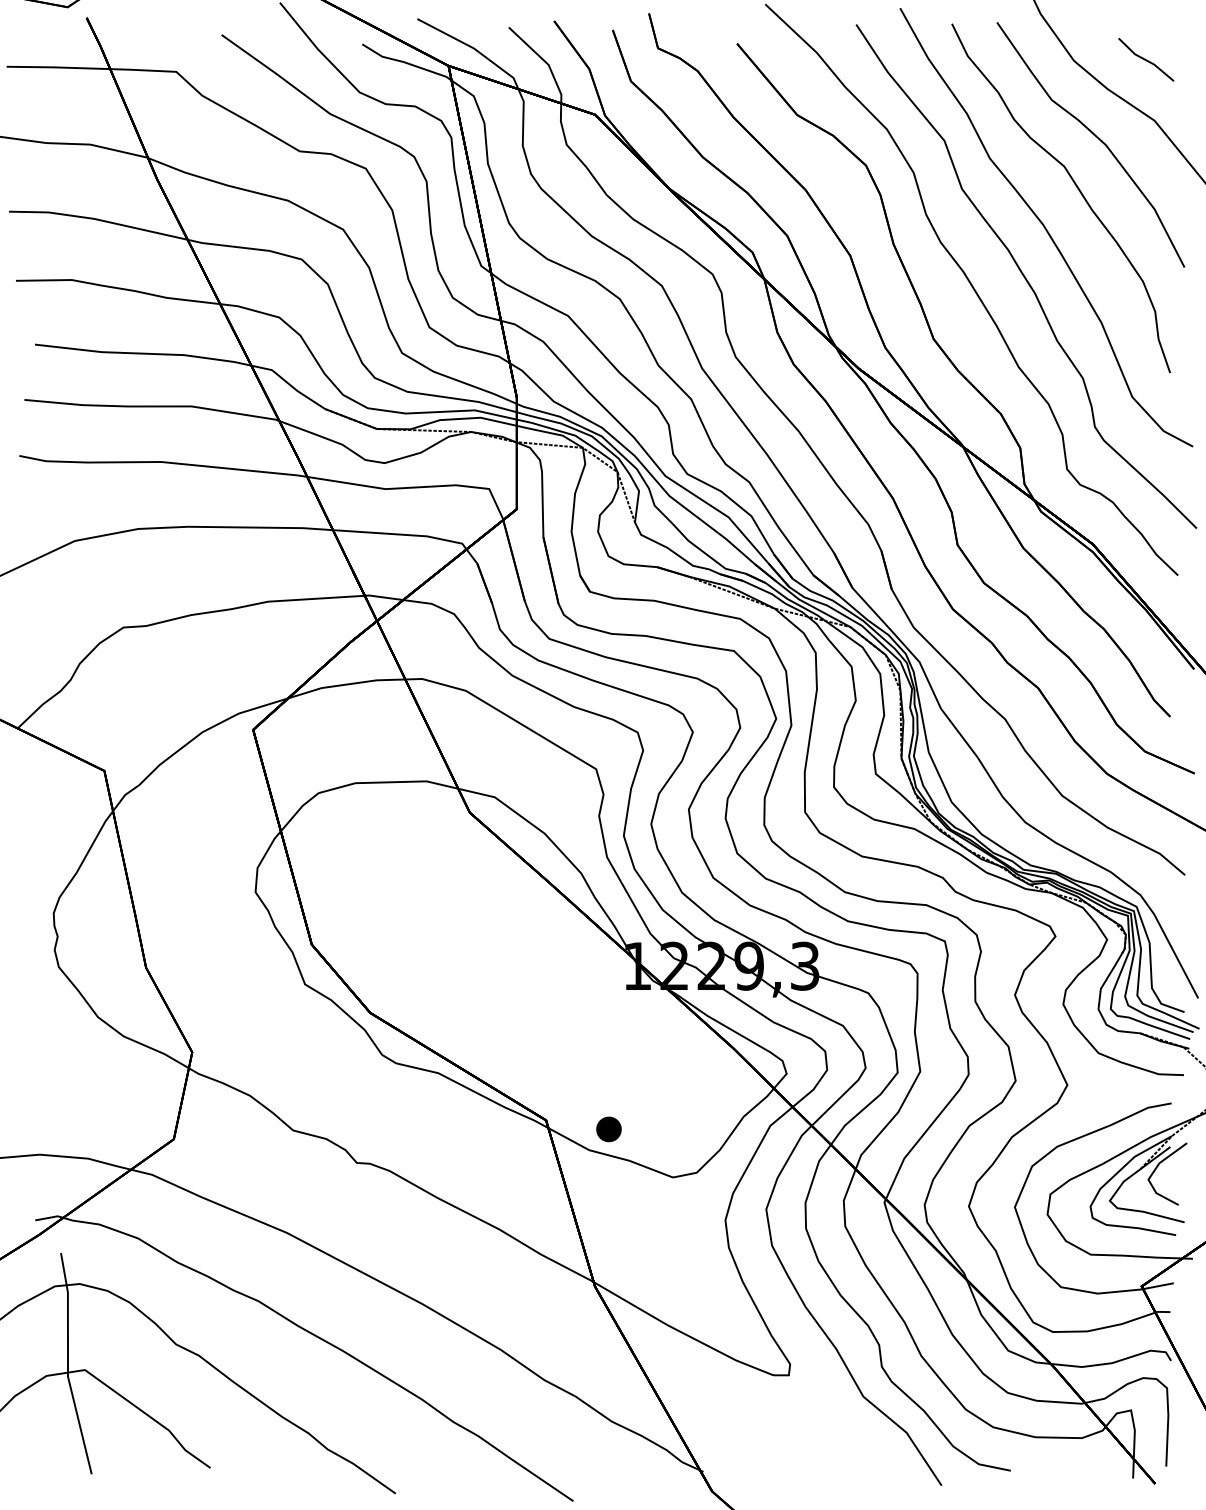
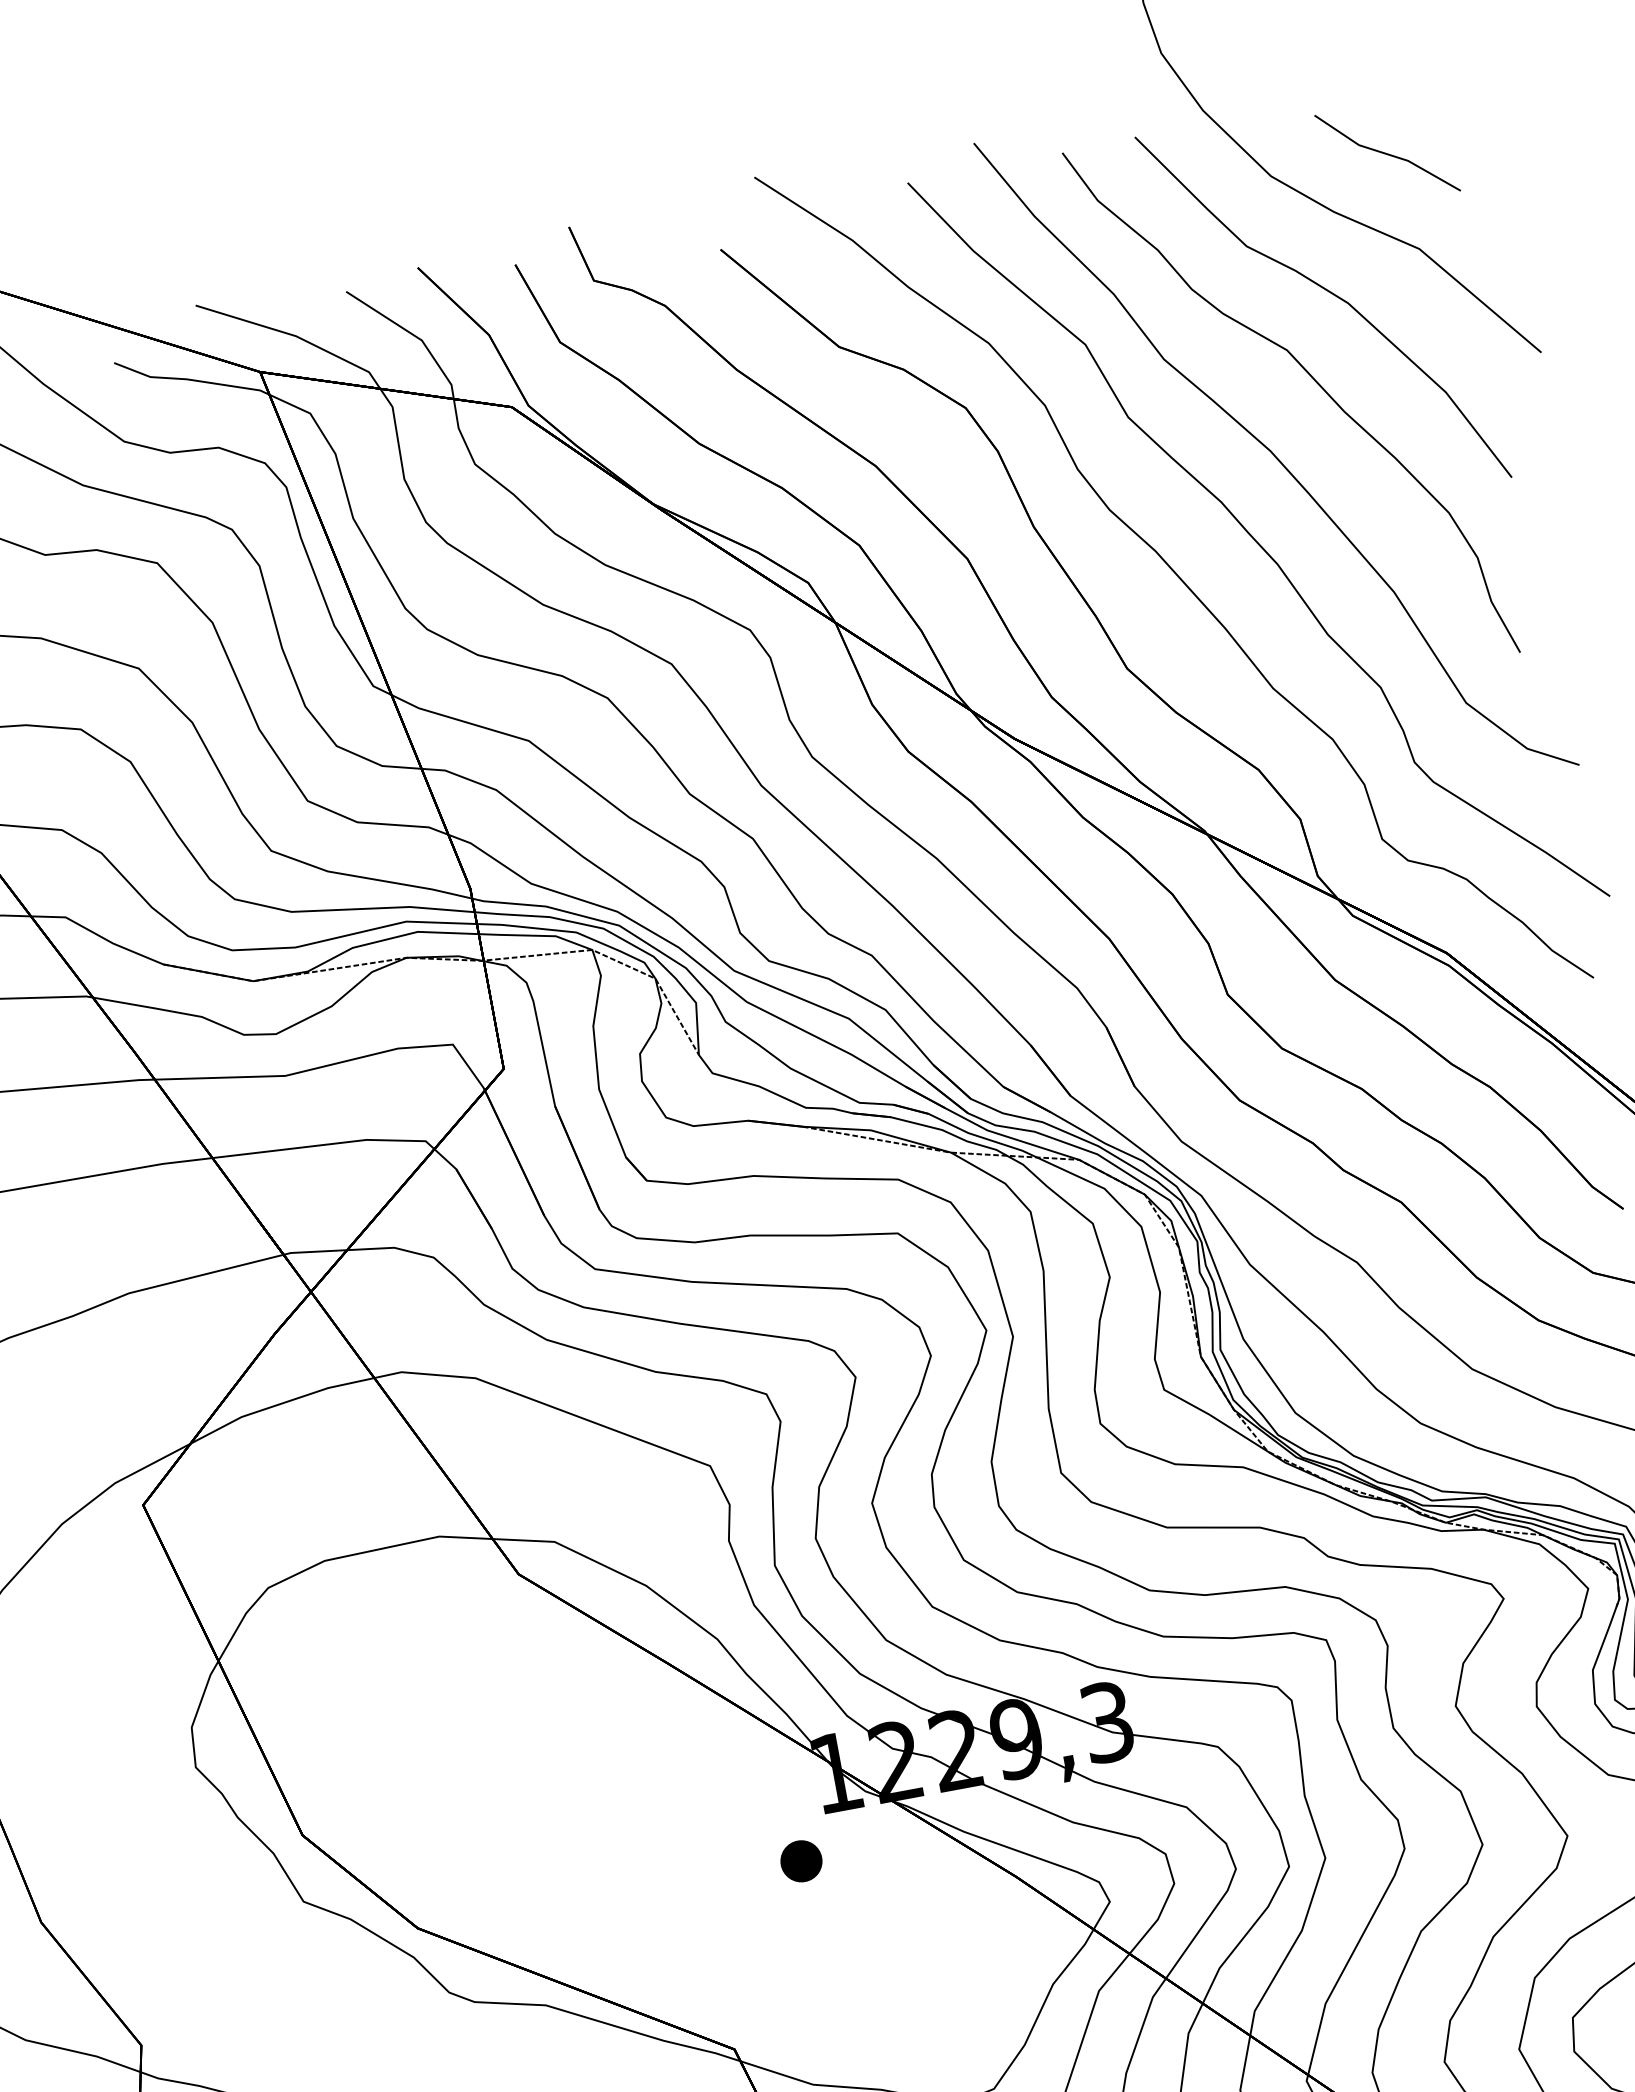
part: (1146, 59) -> (1387, 152), size x1.43
part: (608, 1129) -> (800, 1861), moved

